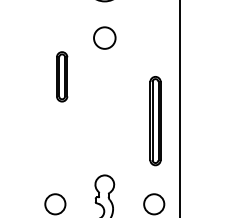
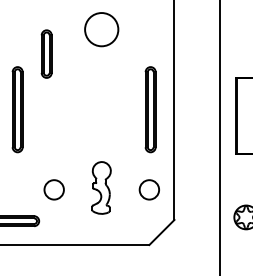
circle: (104, 37) -> (101, 29), size x1.6
part: (61, 76) -> (46, 53), moved
part: (17, 120) -> (17, 109), added

